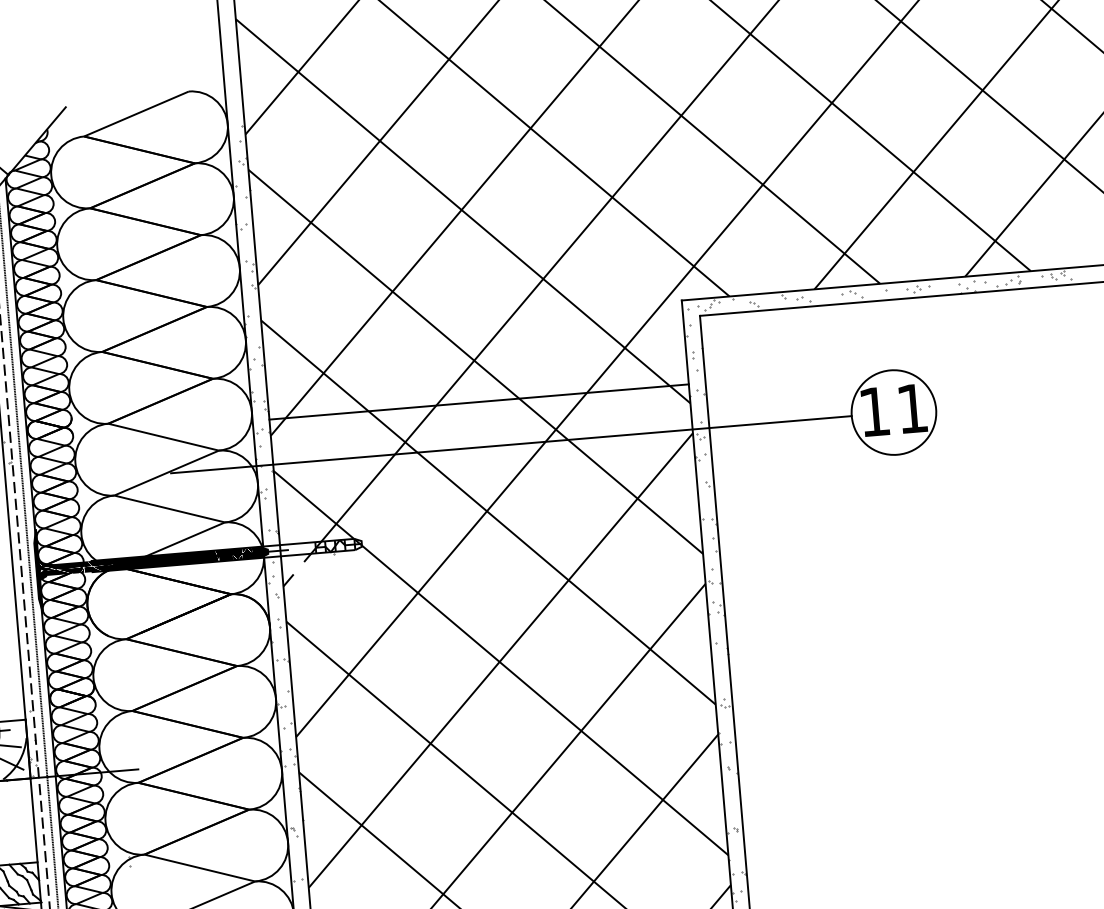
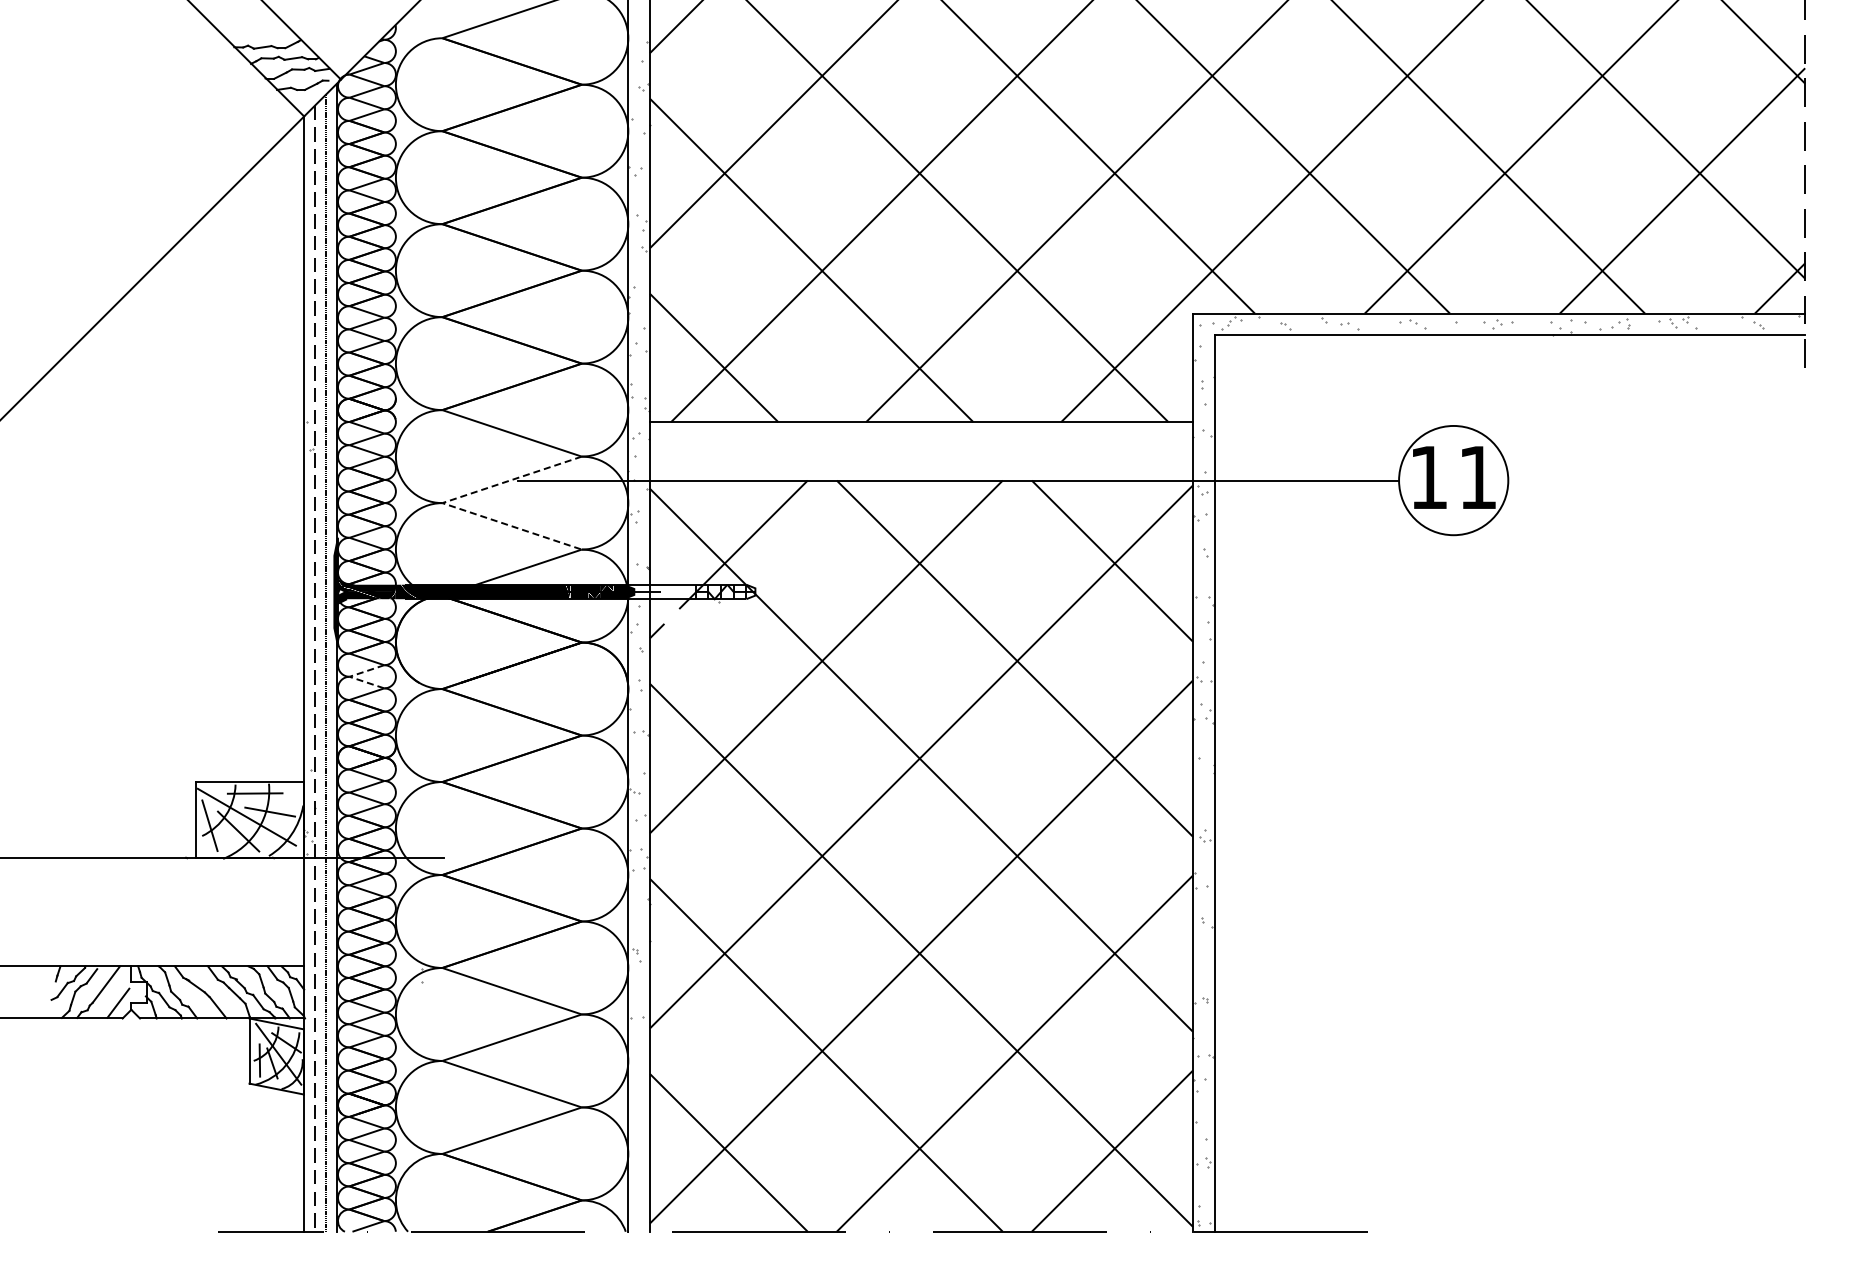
hatch: (481, 424) -> (921, 451), removed
line: (114, 495) -> (442, 503), solid -> dashed
line: (53, 635) -> (349, 676), solid -> dashed

